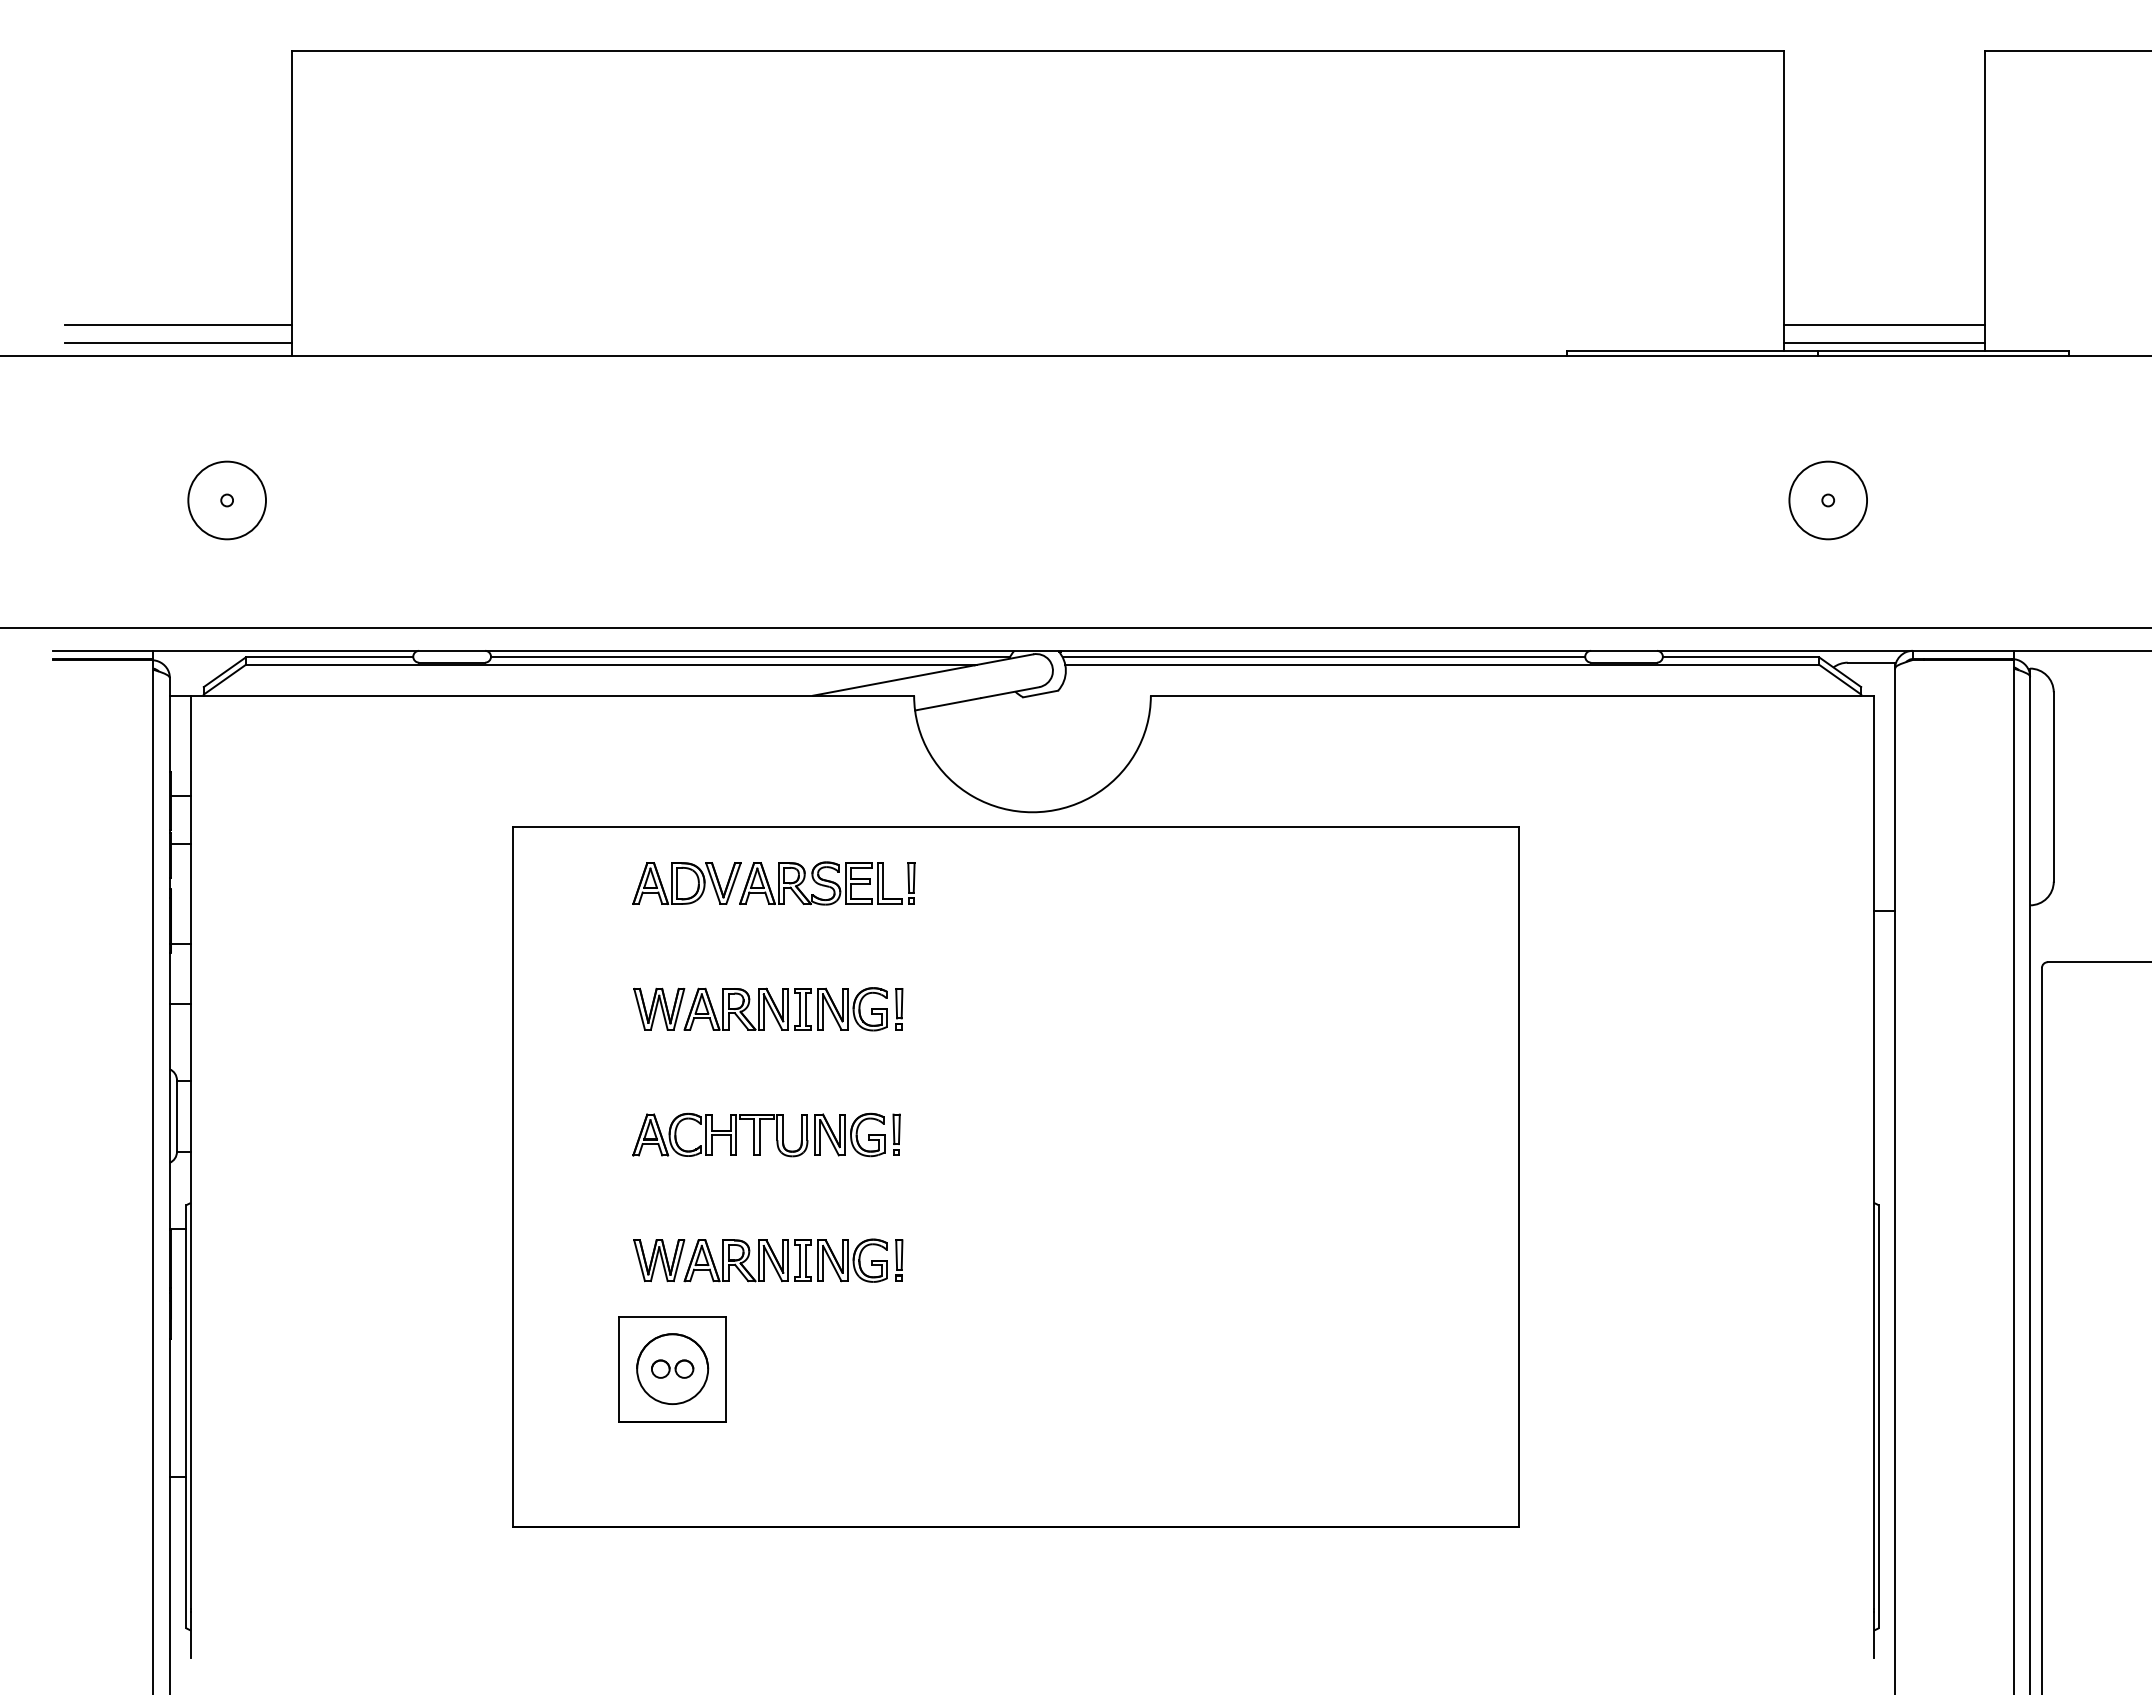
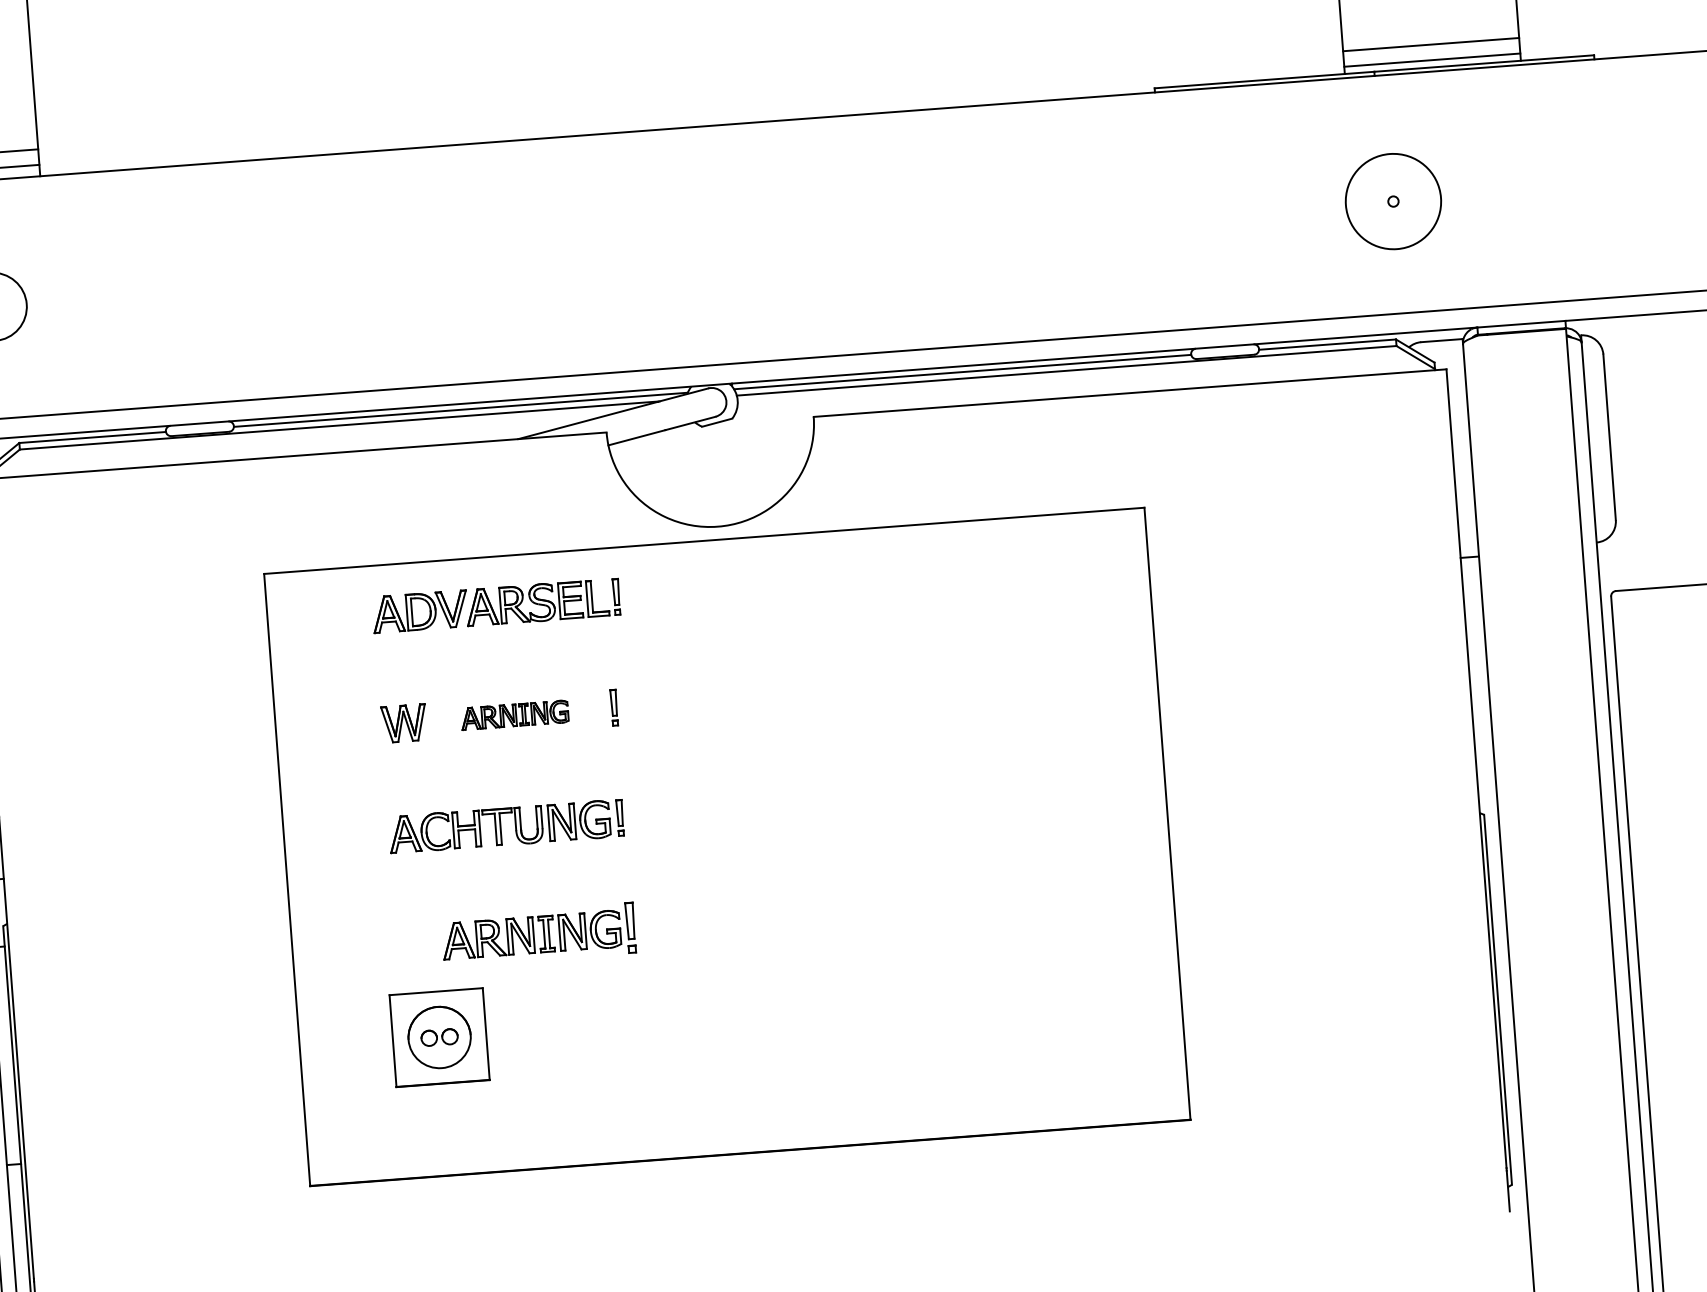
circle: (1828, 500) -> (1393, 201), size x1.4
part: (785, 1009) -> (514, 715), size x0.6
part: (659, 1260) -> (421, 943), removed
part: (899, 1260) -> (630, 927), size x1.4

